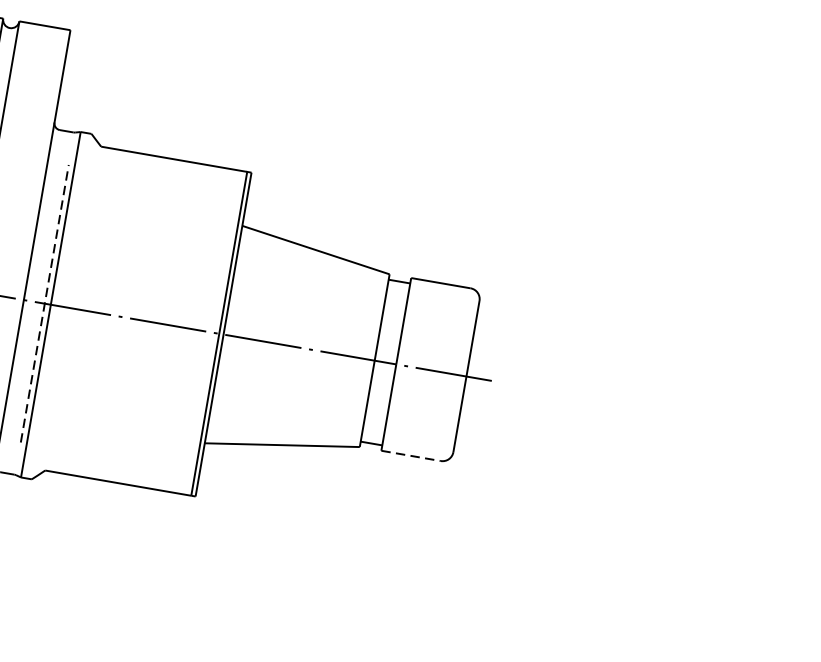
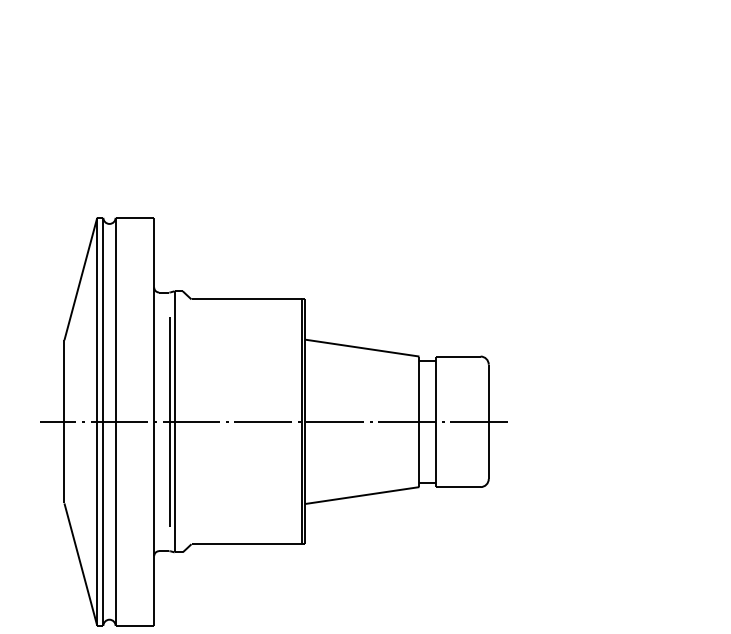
line: (45, 303) -> (170, 421), dashed -> solid
line: (411, 456) -> (458, 487), dashed -> solid

